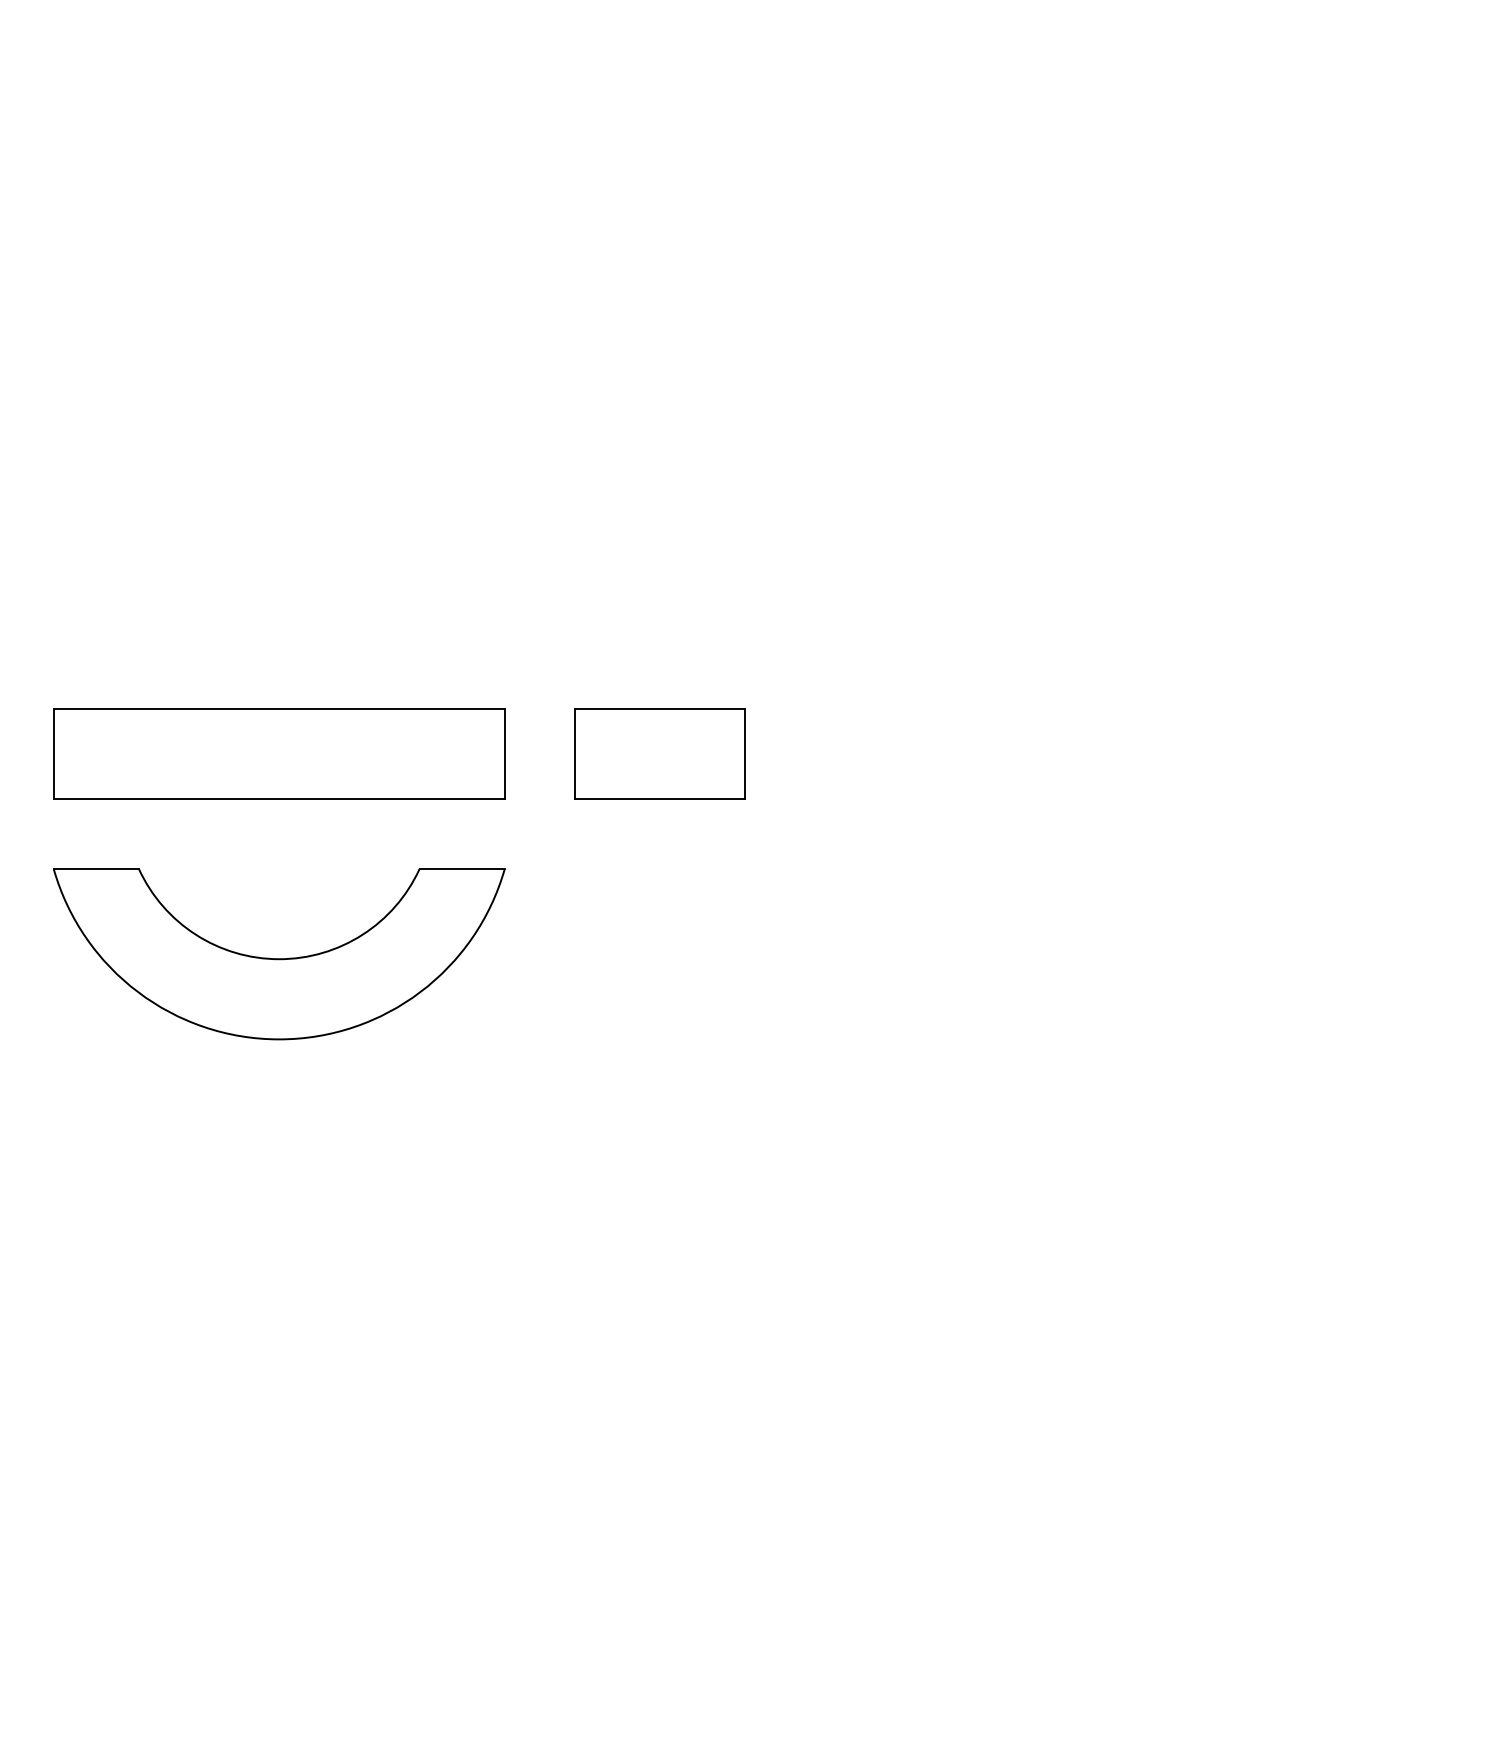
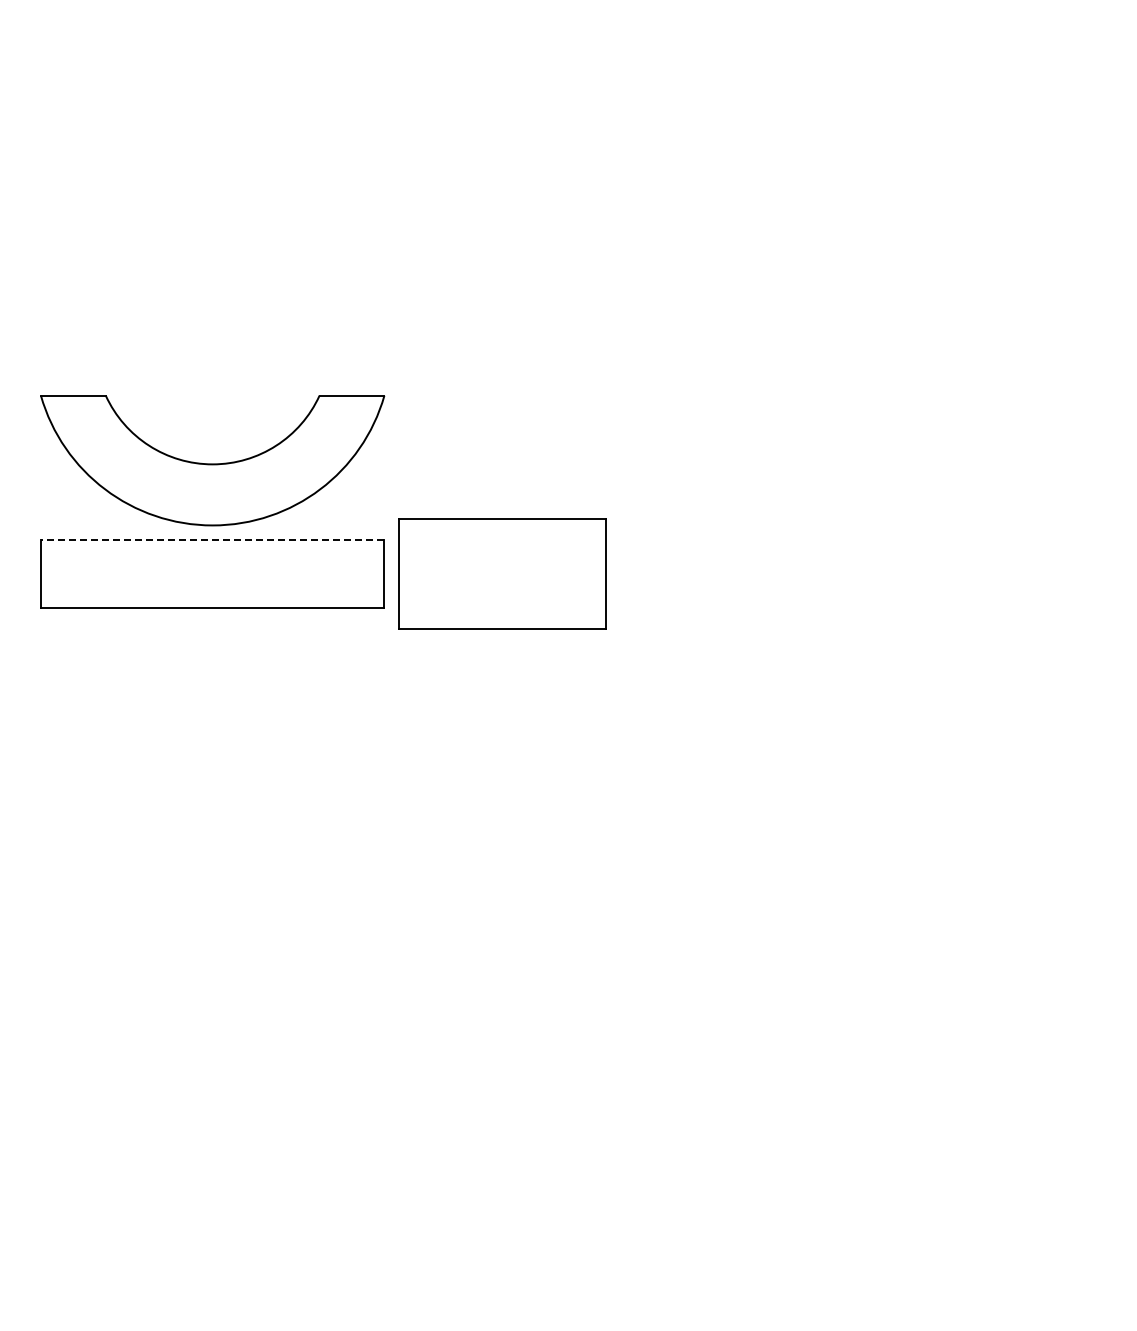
line: (279, 708) -> (212, 539), solid -> dashed
part: (659, 753) -> (502, 573), size x1.6
part: (279, 954) -> (212, 460), moved

